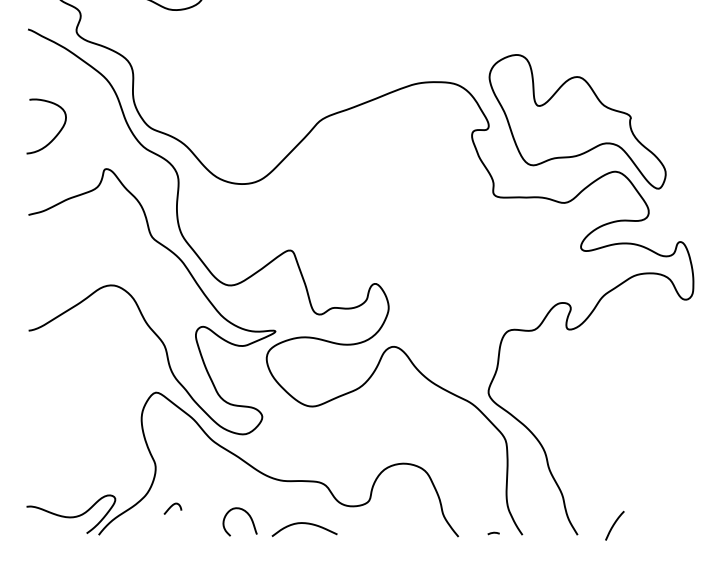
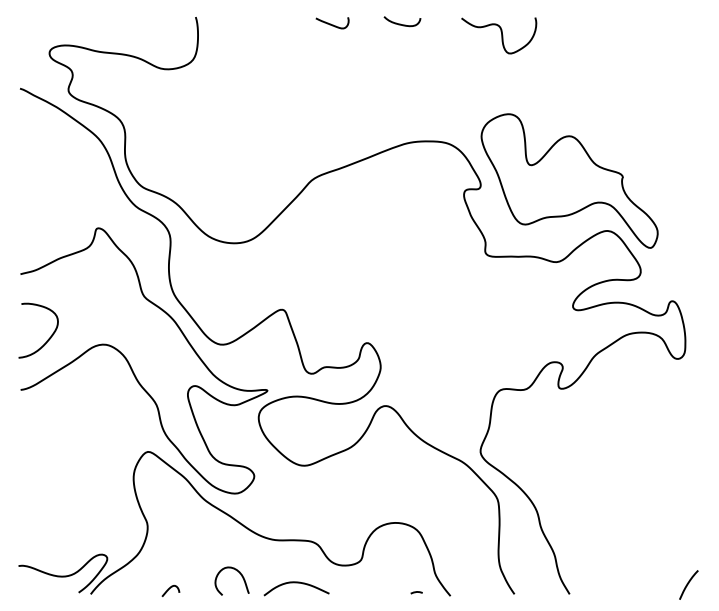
curve: (55, 135) -> (47, 339), moved
curve: (171, 507) -> (169, 589), moved
curve: (614, 525) -> (688, 584), moved
line: (493, 533) -> (416, 592), moved

